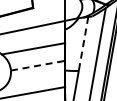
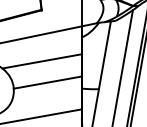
line: (83, 44) -> (104, 55), dashed -> solid
line: (38, 65) -> (48, 82), dashed -> solid

